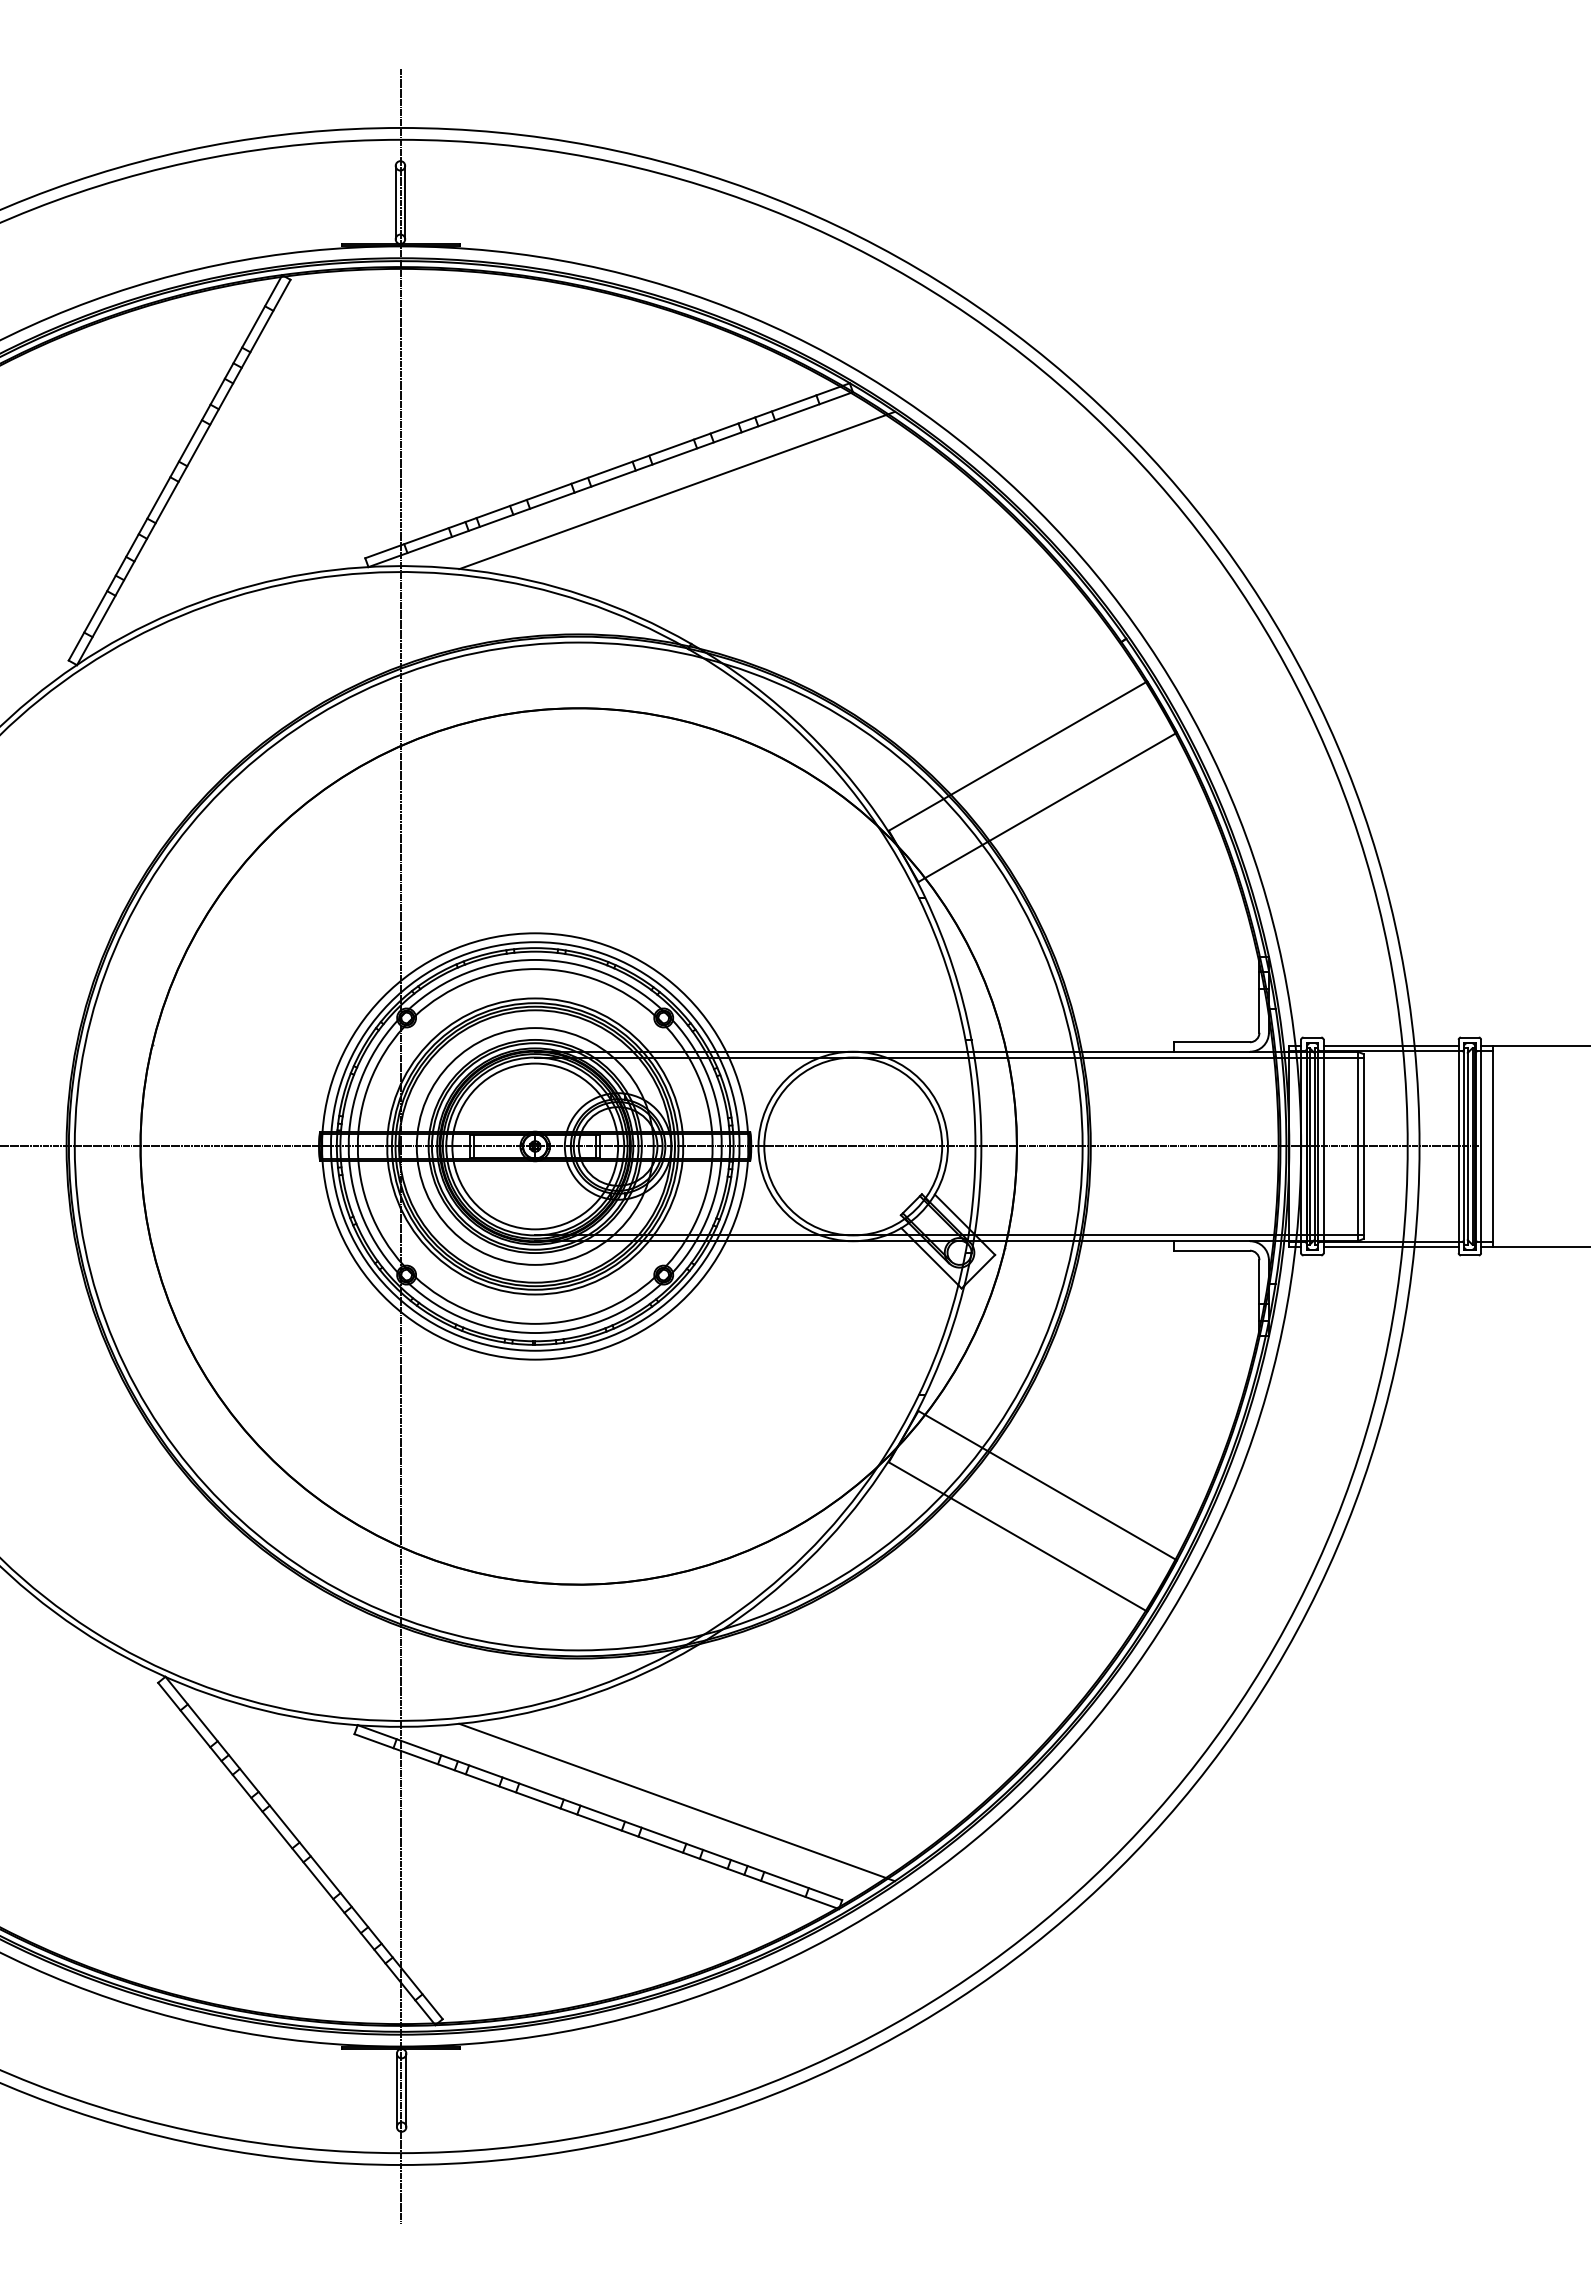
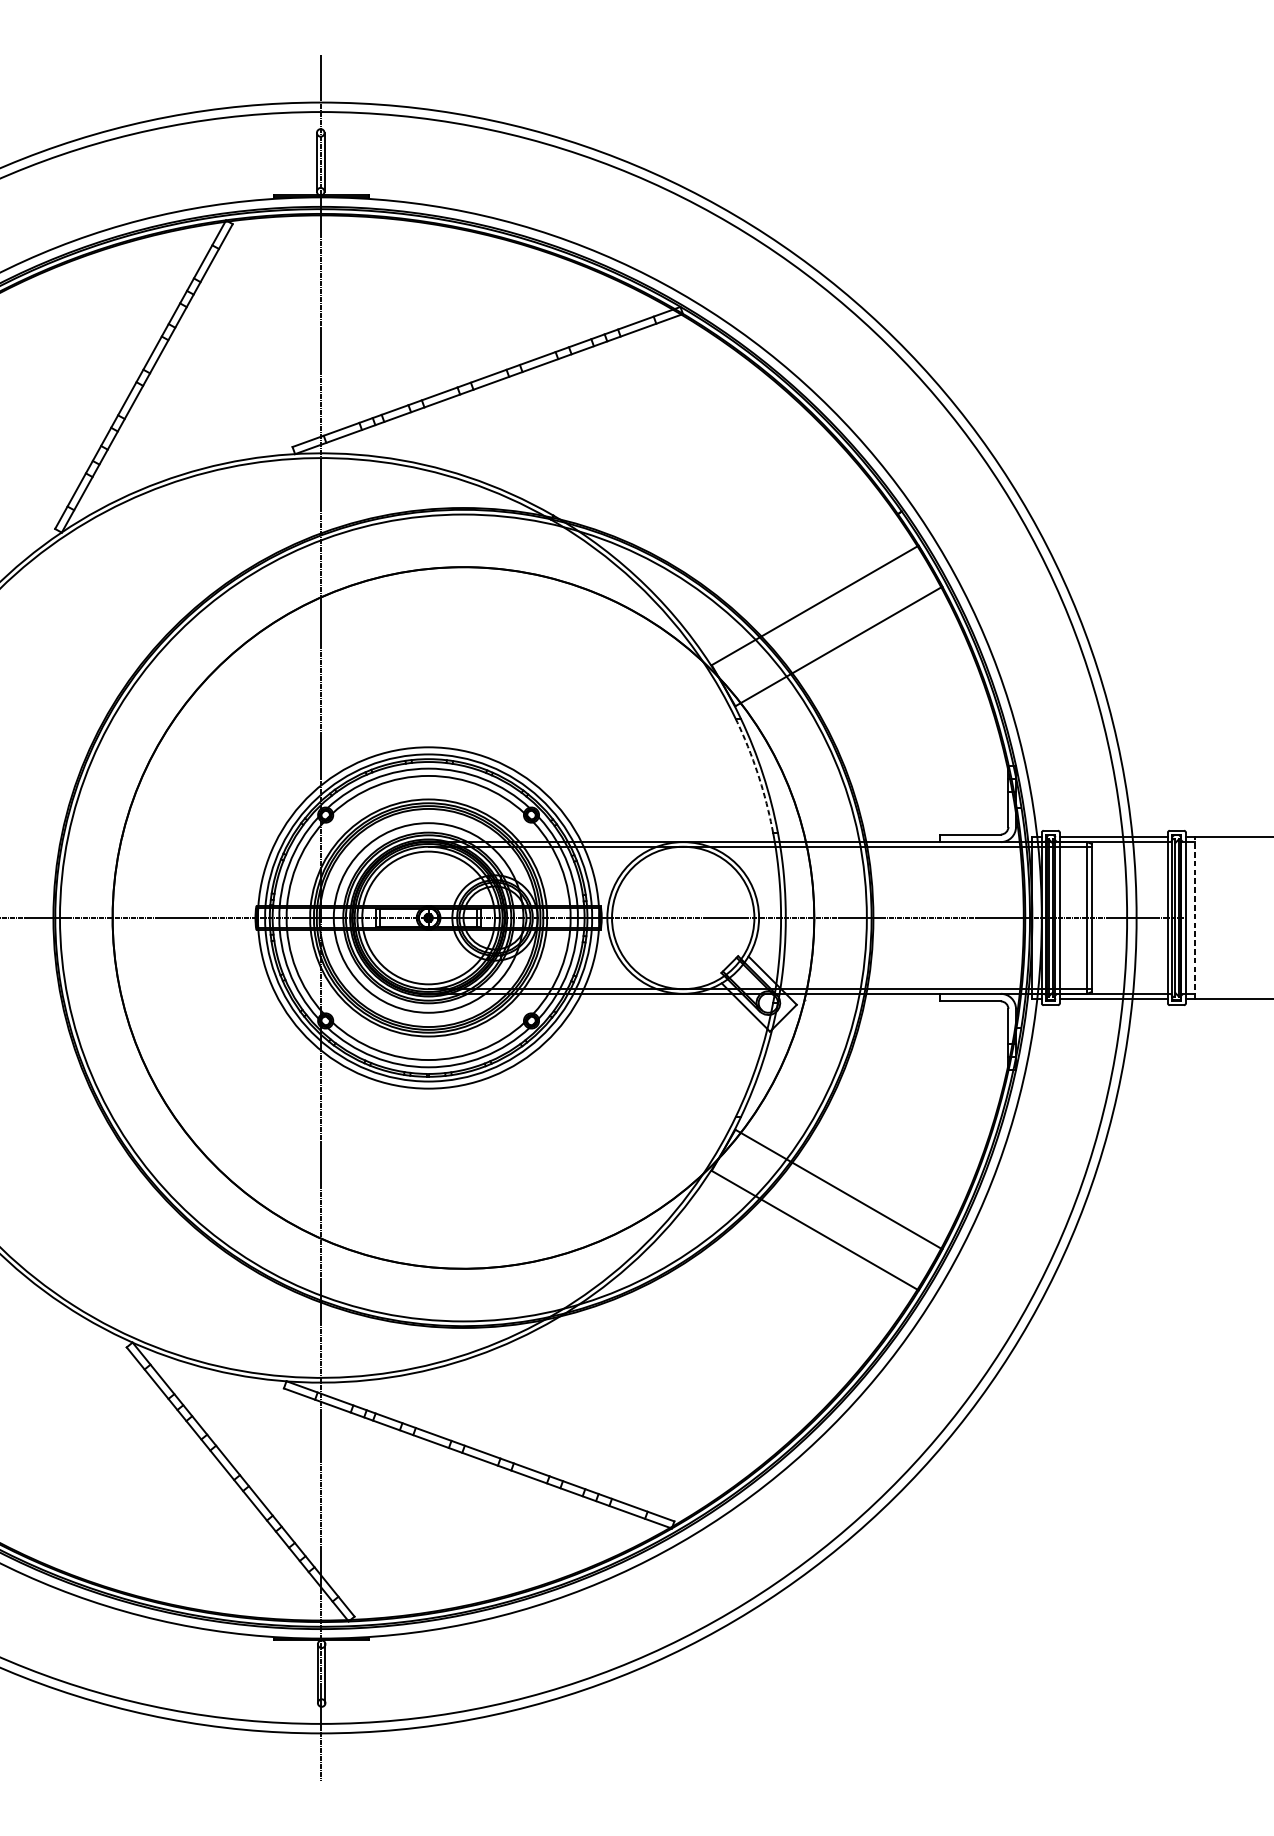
line: (677, 490) -> (542, 392), removed
arc: (946, 967) -> (757, 774), solid -> dashed
line: (1492, 1146) -> (1195, 918), solid -> dashed
line: (677, 1802) -> (542, 1443), removed

